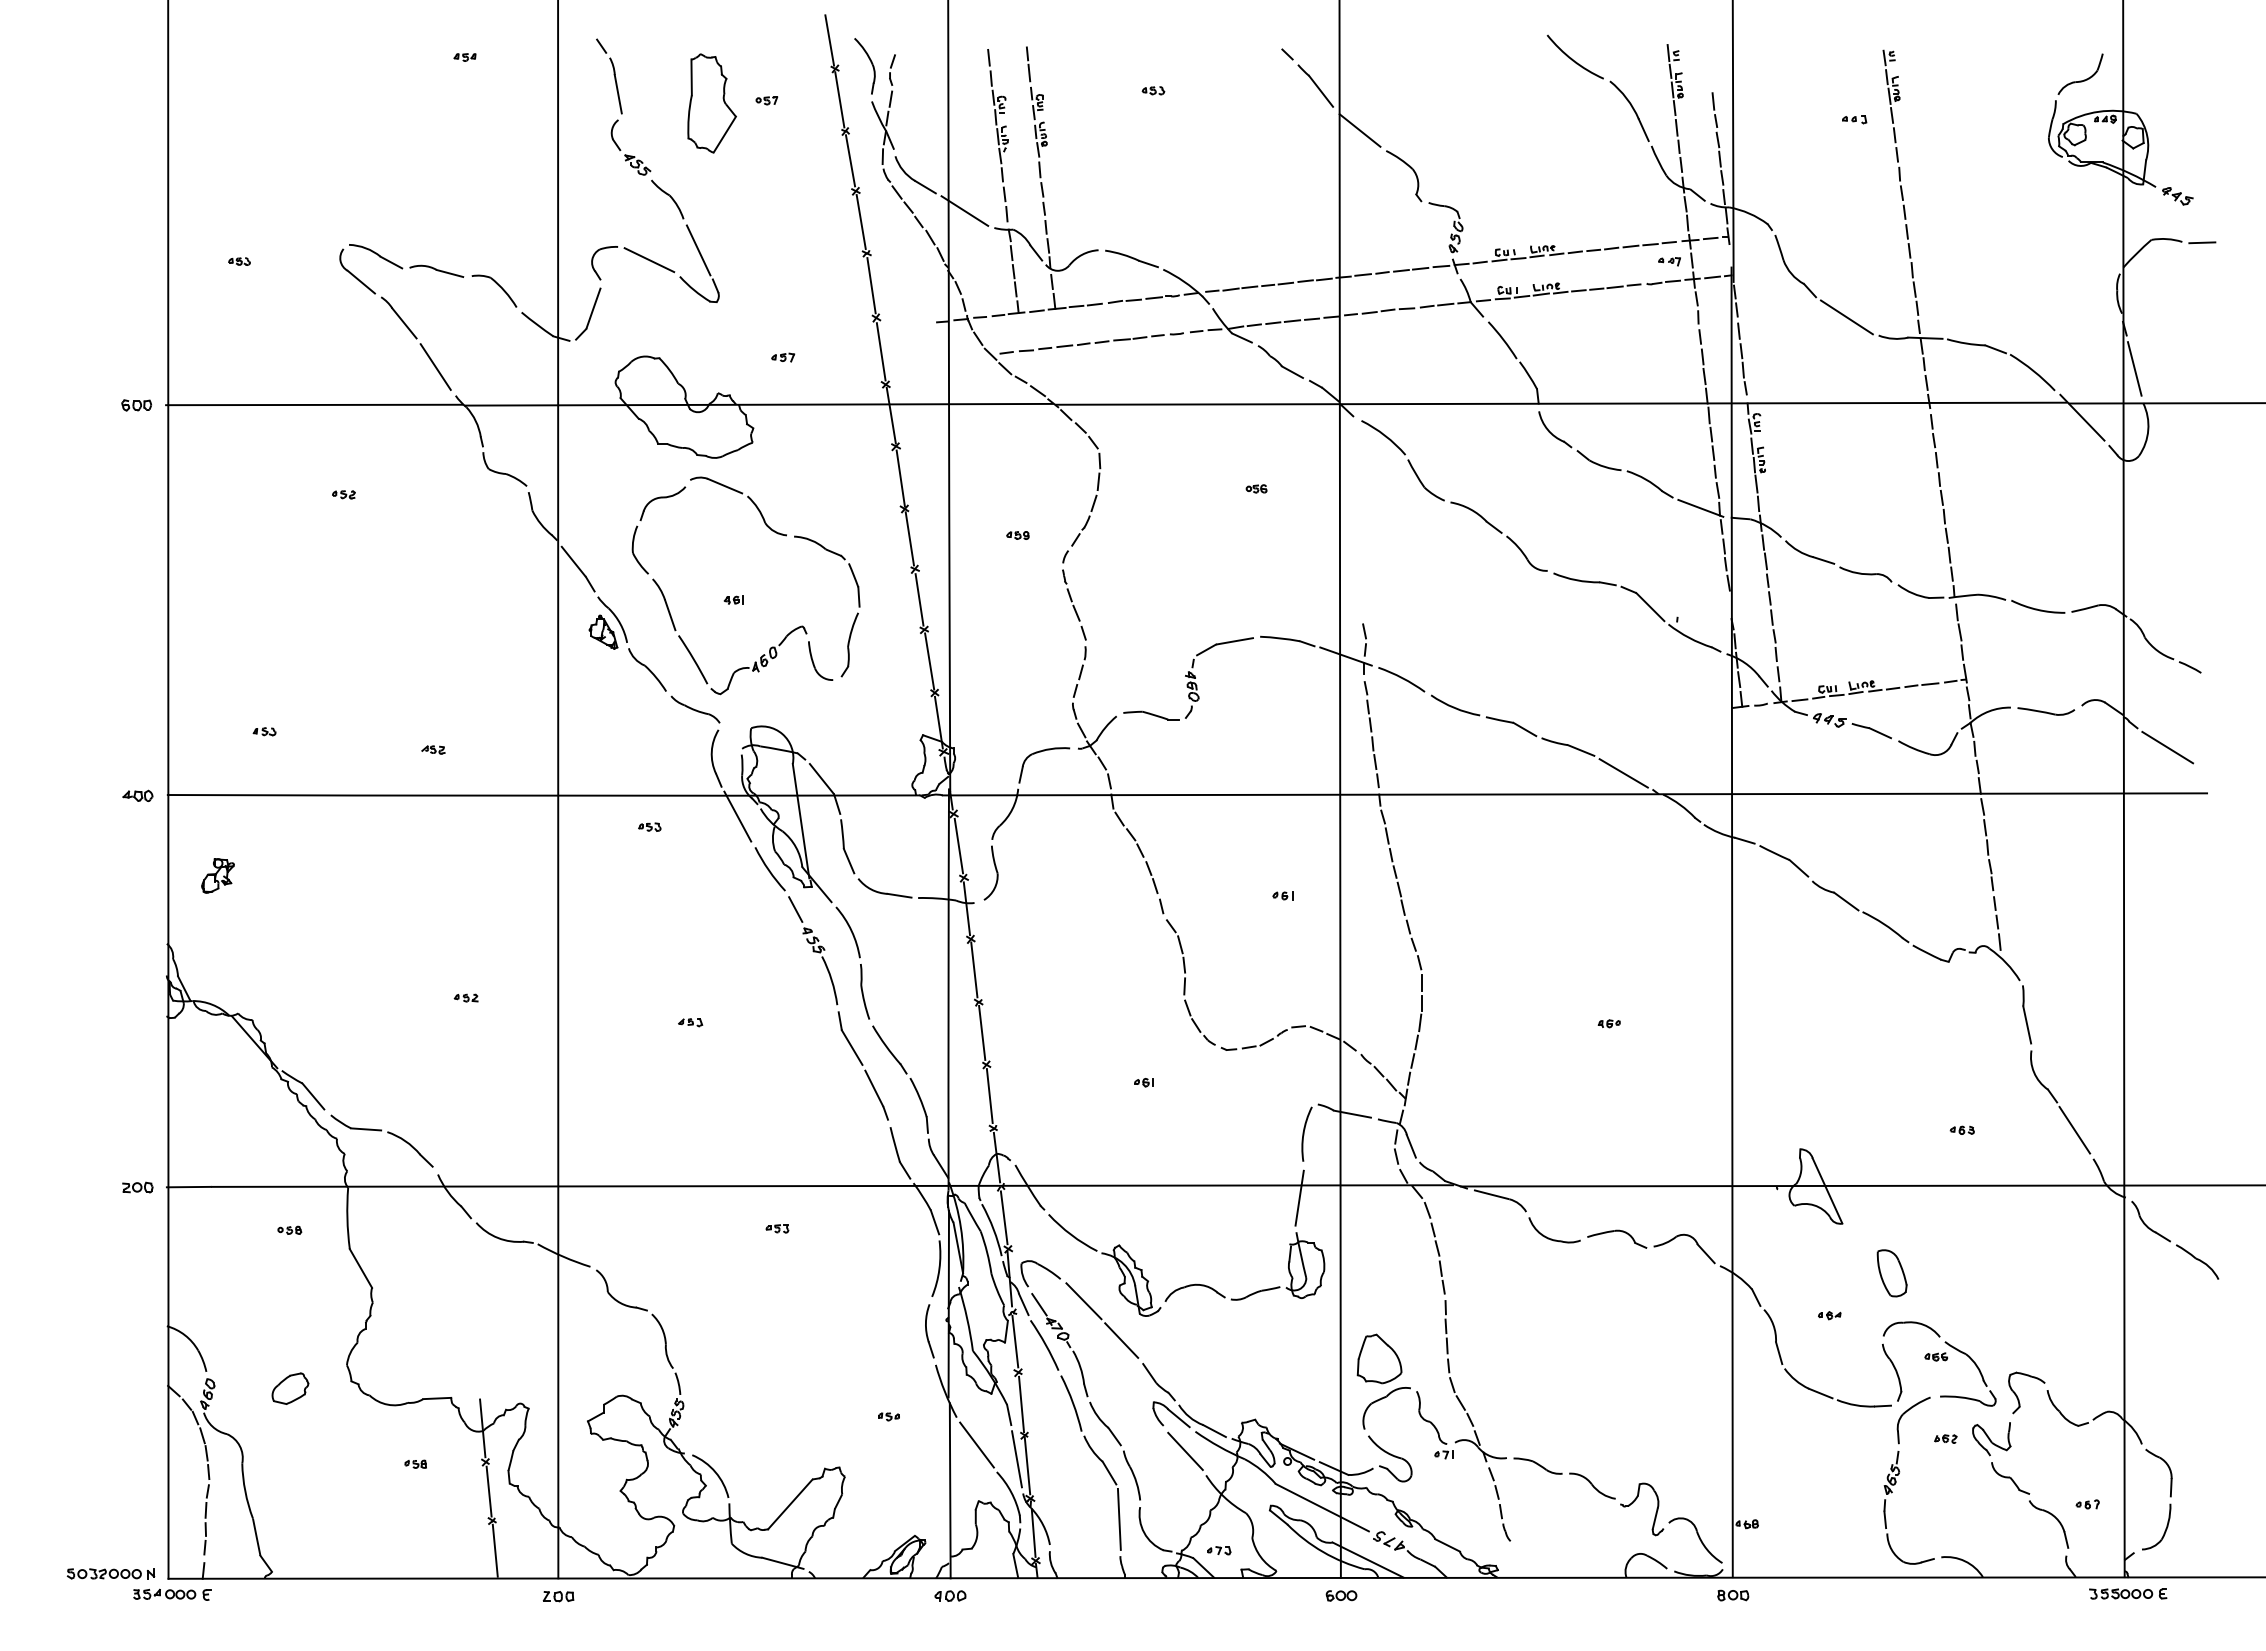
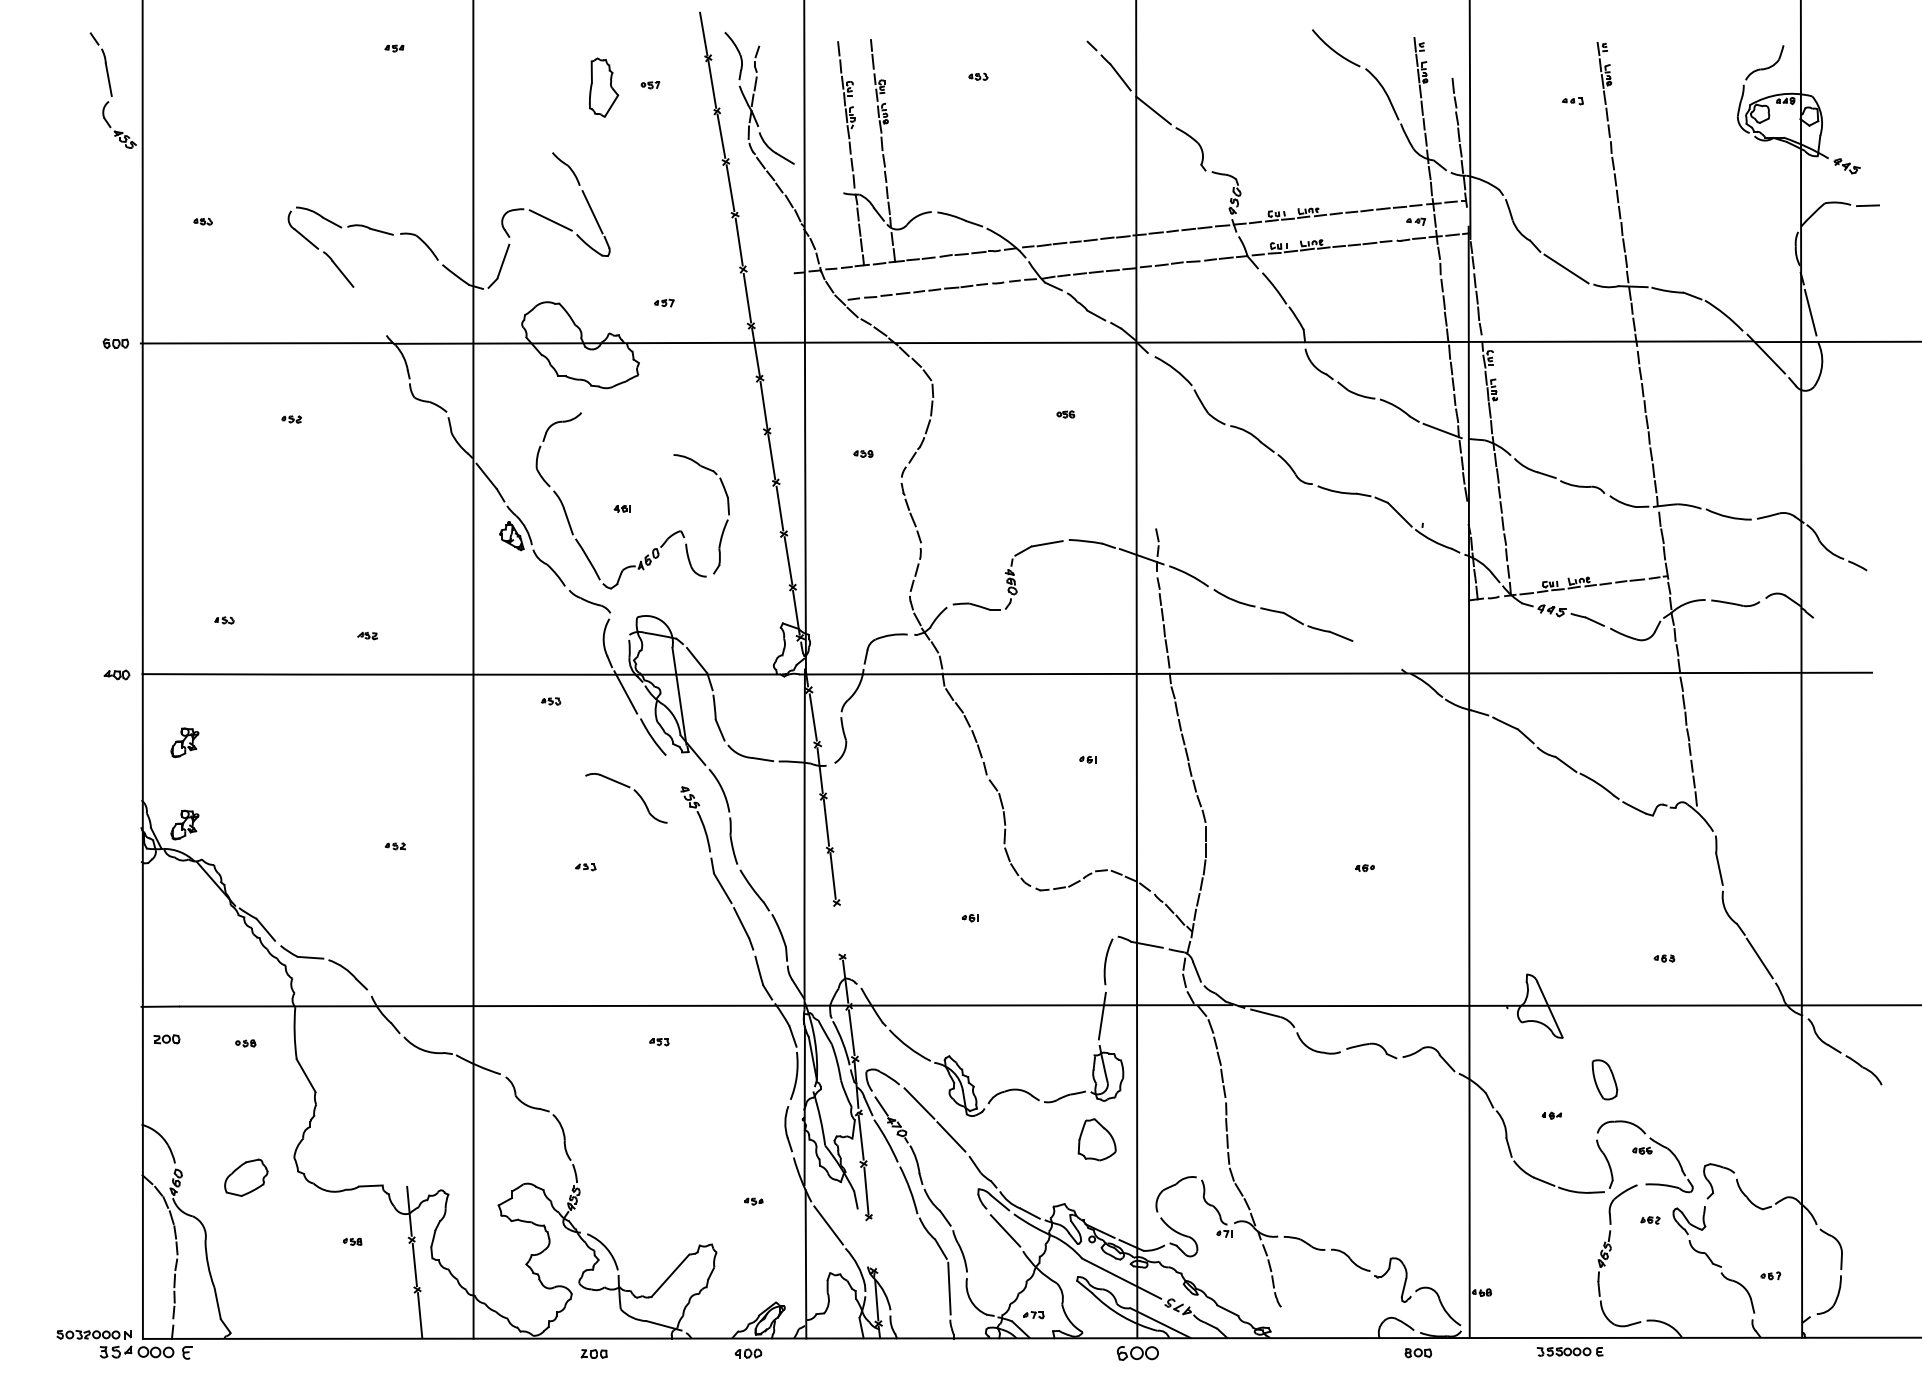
part: (711, 103) -> (603, 87), size x0.7
part: (623, 106) -> (113, 90), moved
line: (964, 210) -> (818, 178), removed
line: (435, 366) -> (369, 310), removed
part: (741, 494) -> (628, 788), moved
line: (2167, 747) -> (1838, 633), removed
line: (1623, 773) -> (1377, 655), removed
line: (795, 909) -> (674, 771), removed
part: (217, 972) -> (184, 824), added
line: (989, 1096) -> (839, 929), removed
part: (137, 1187) -> (166, 1039), moved
part: (1379, 1358) -> (1097, 1139), moved
part: (290, 1388) -> (246, 1177), size x1.4
line: (1016, 1459) -> (862, 1237), removed
line: (1027, 1465) -> (871, 1242), removed
part: (2128, 1593) -> (1570, 1351), moved
part: (172, 1594) -> (146, 1352), size x1.4
part: (950, 1595) -> (748, 1353), moved
part: (1341, 1595) -> (1137, 1353), size x1.6
part: (1733, 1595) -> (1418, 1353), moved
part: (558, 1596) -> (594, 1353), moved

